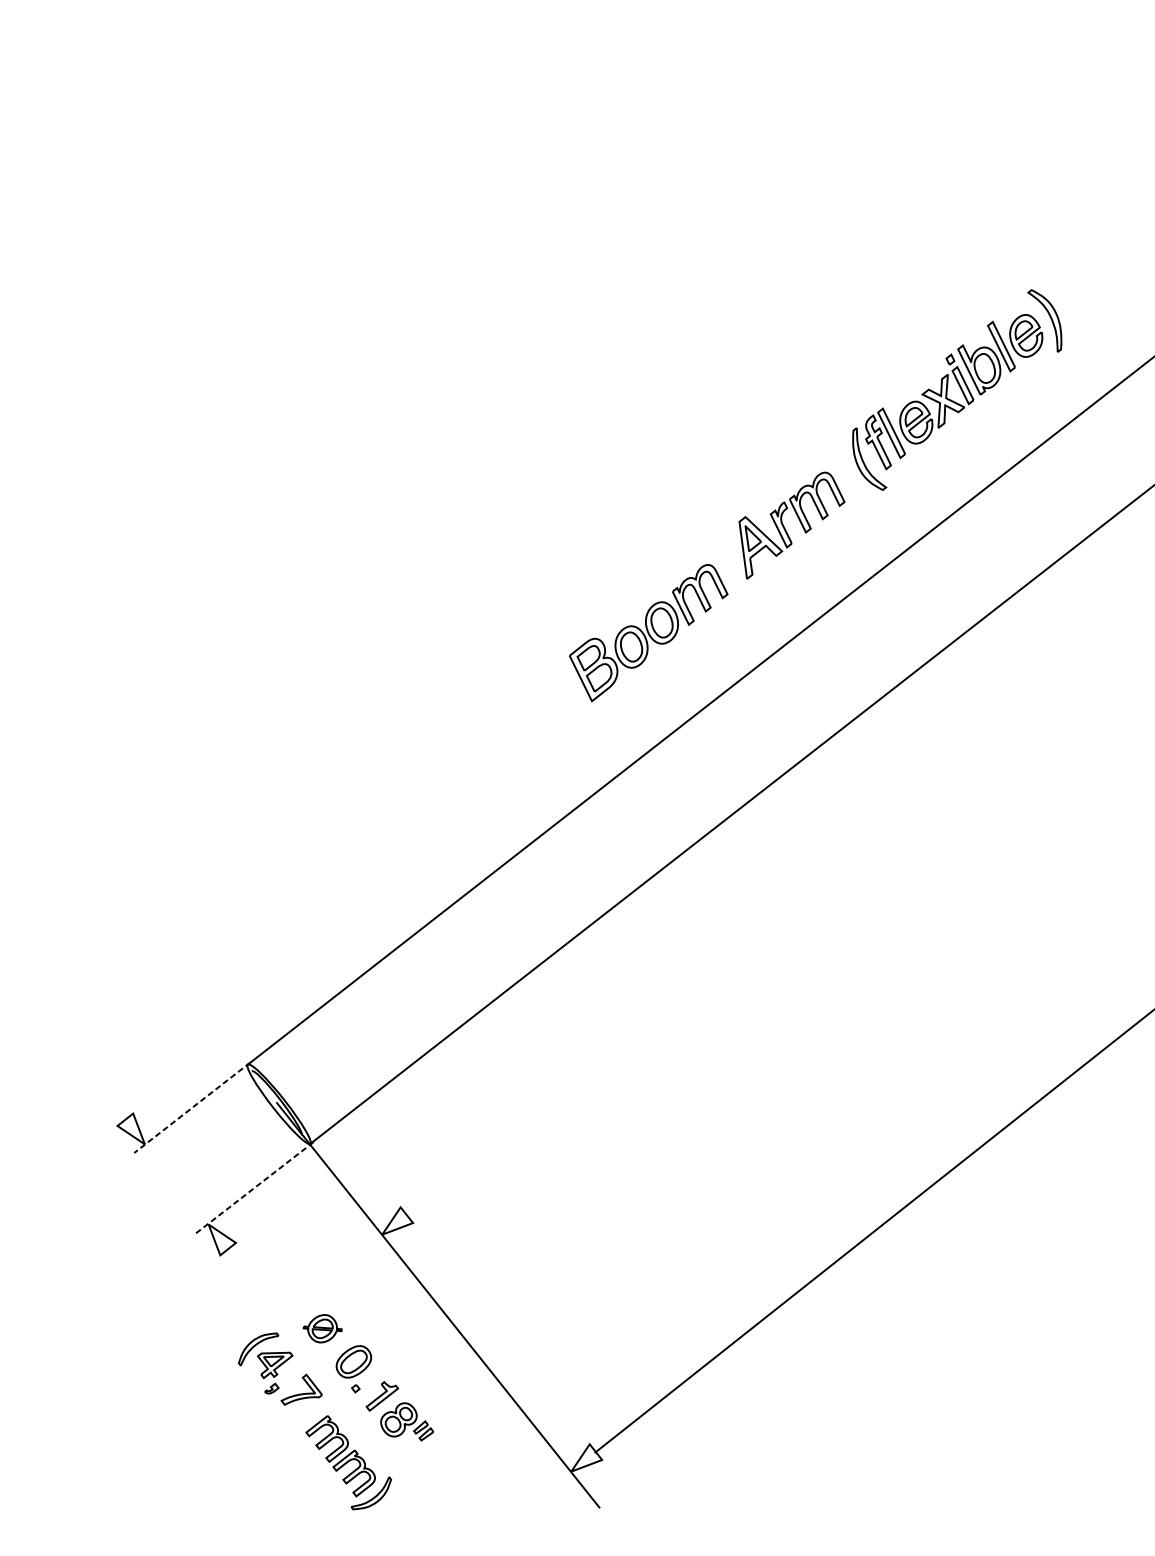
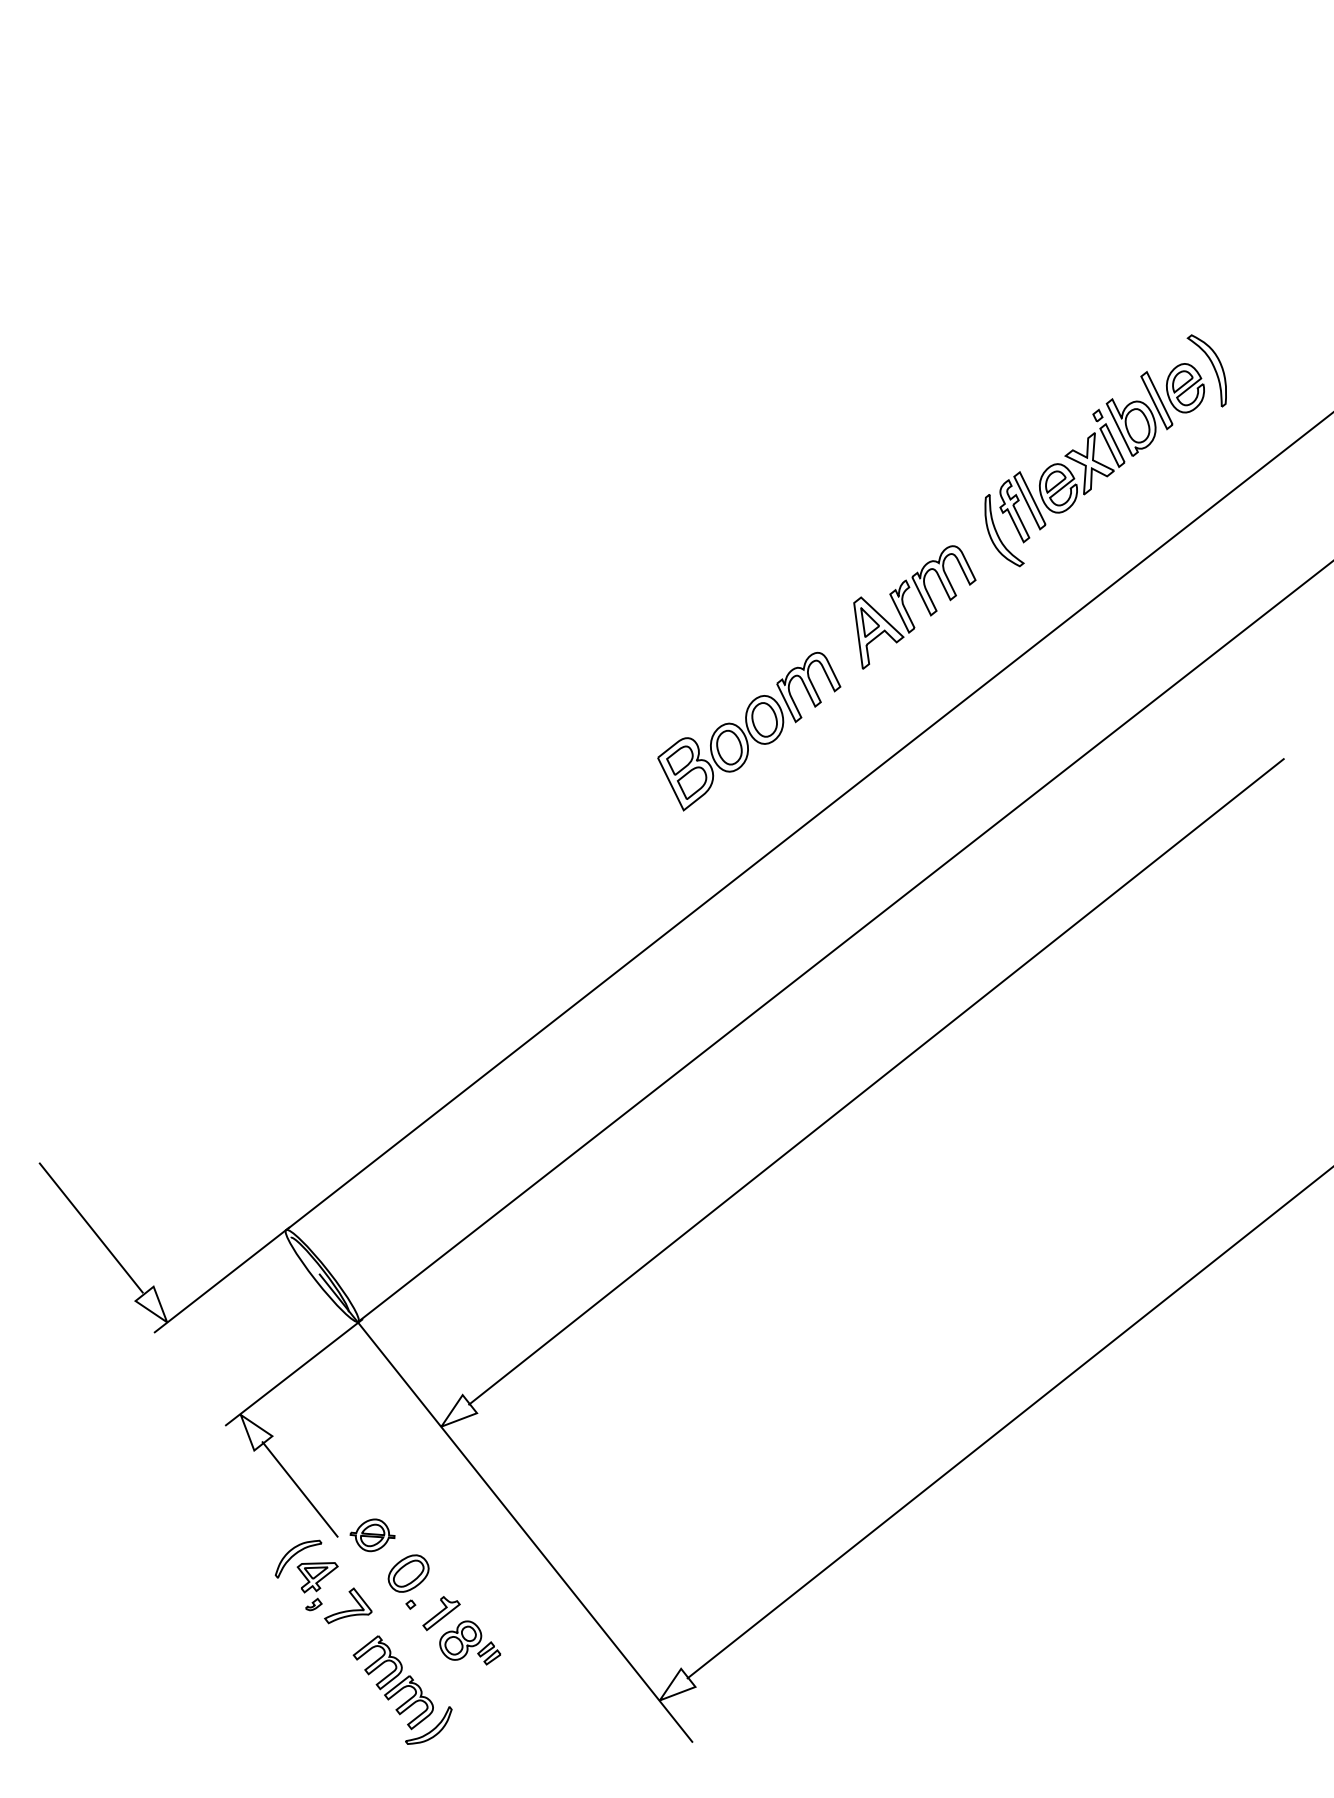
line: (758, 935) -> (876, 1081), added
line: (78, 1062) -> (90, 1227), added
line: (191, 1108) -> (221, 1280), dashed -> solid
line: (254, 1187) -> (293, 1372), dashed -> solid
line: (259, 1289) -> (299, 1489), added

